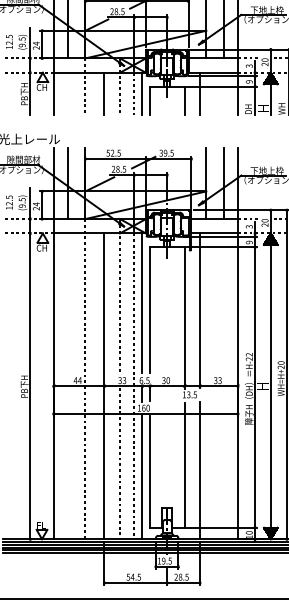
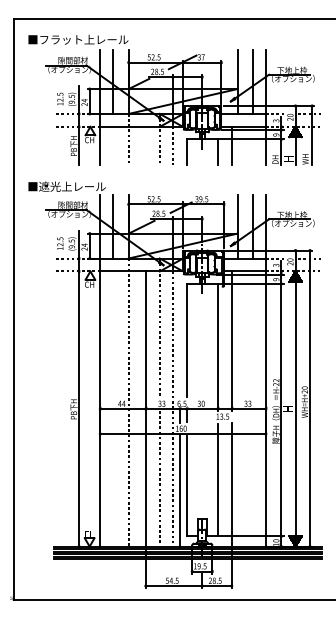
line: (104, 93) -> (145, 145), removed
line: (142, 93) -> (180, 145), removed
line: (142, 302) -> (180, 333), removed

